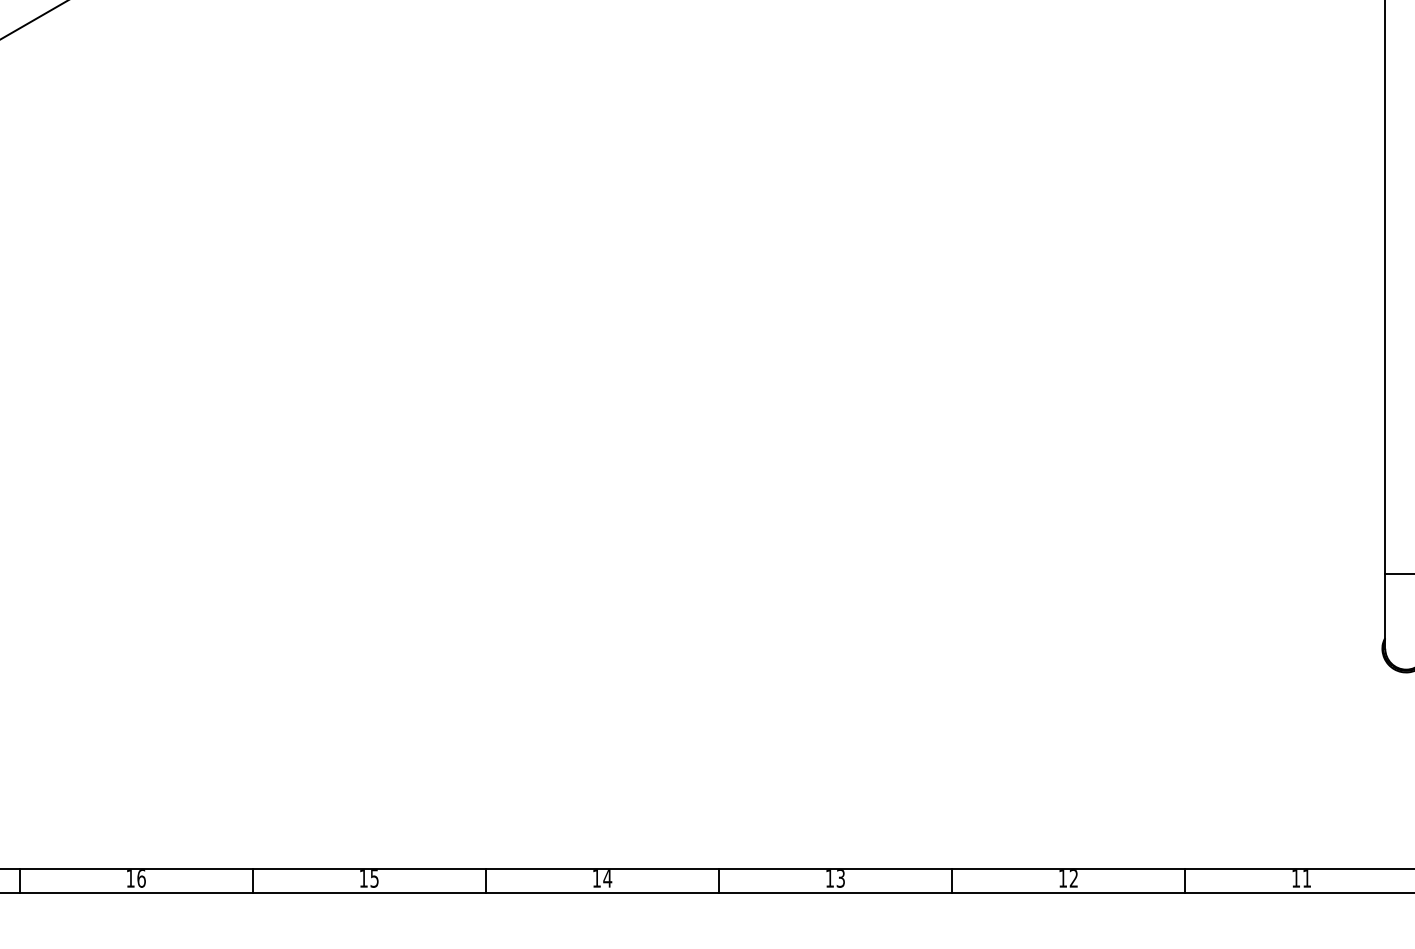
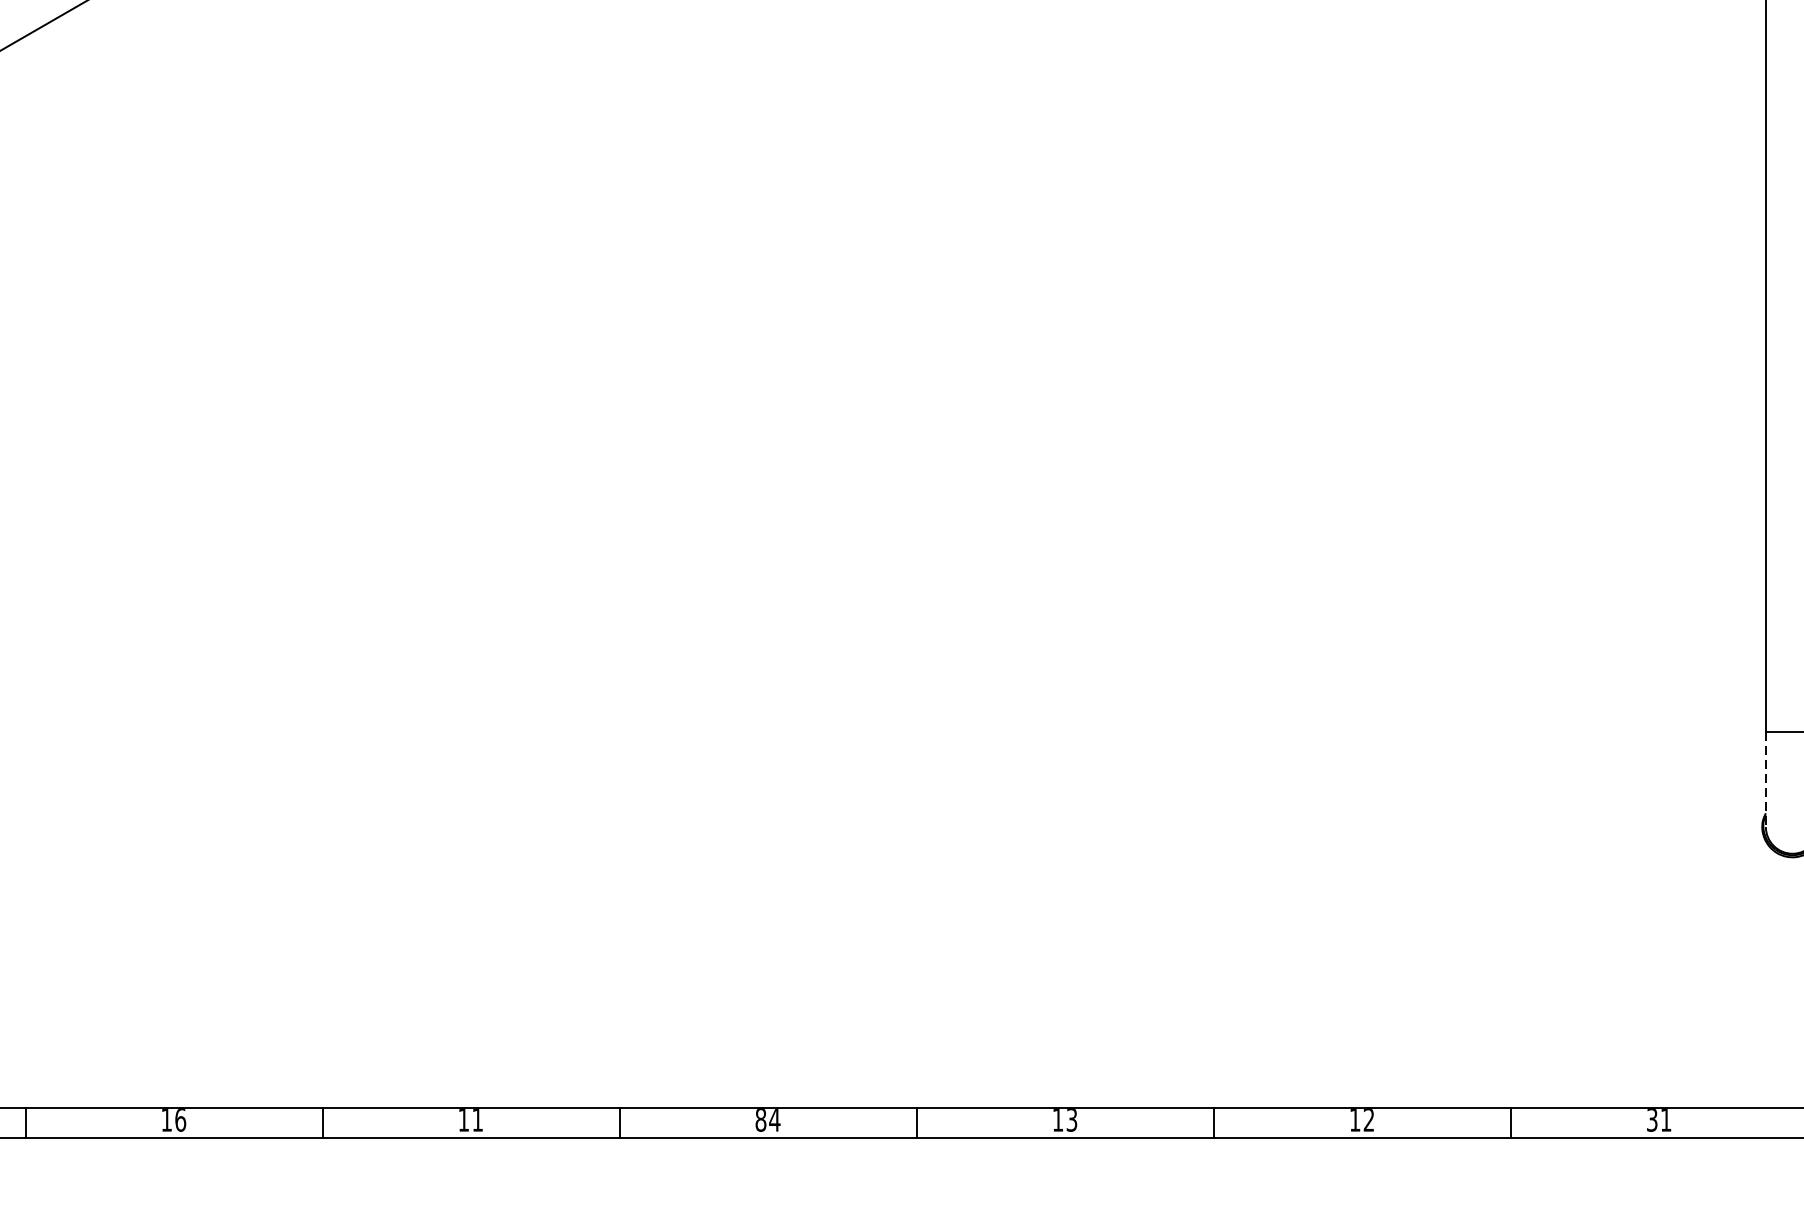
line: (1385, 611) -> (1766, 779), solid -> dashed
text: (374, 878) -> (477, 1119), 15 -> 11
text: (596, 878) -> (760, 1119), 14 -> 84
text: (1296, 878) -> (1652, 1119), 11 -> 31

